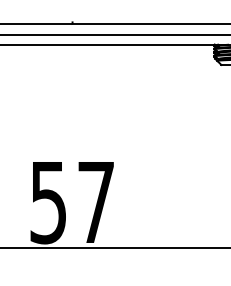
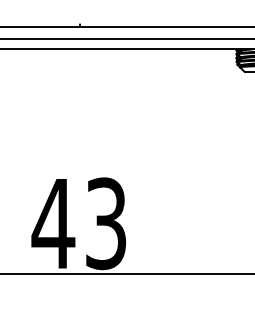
text: (71, 202) -> (78, 223), 57 -> 43

